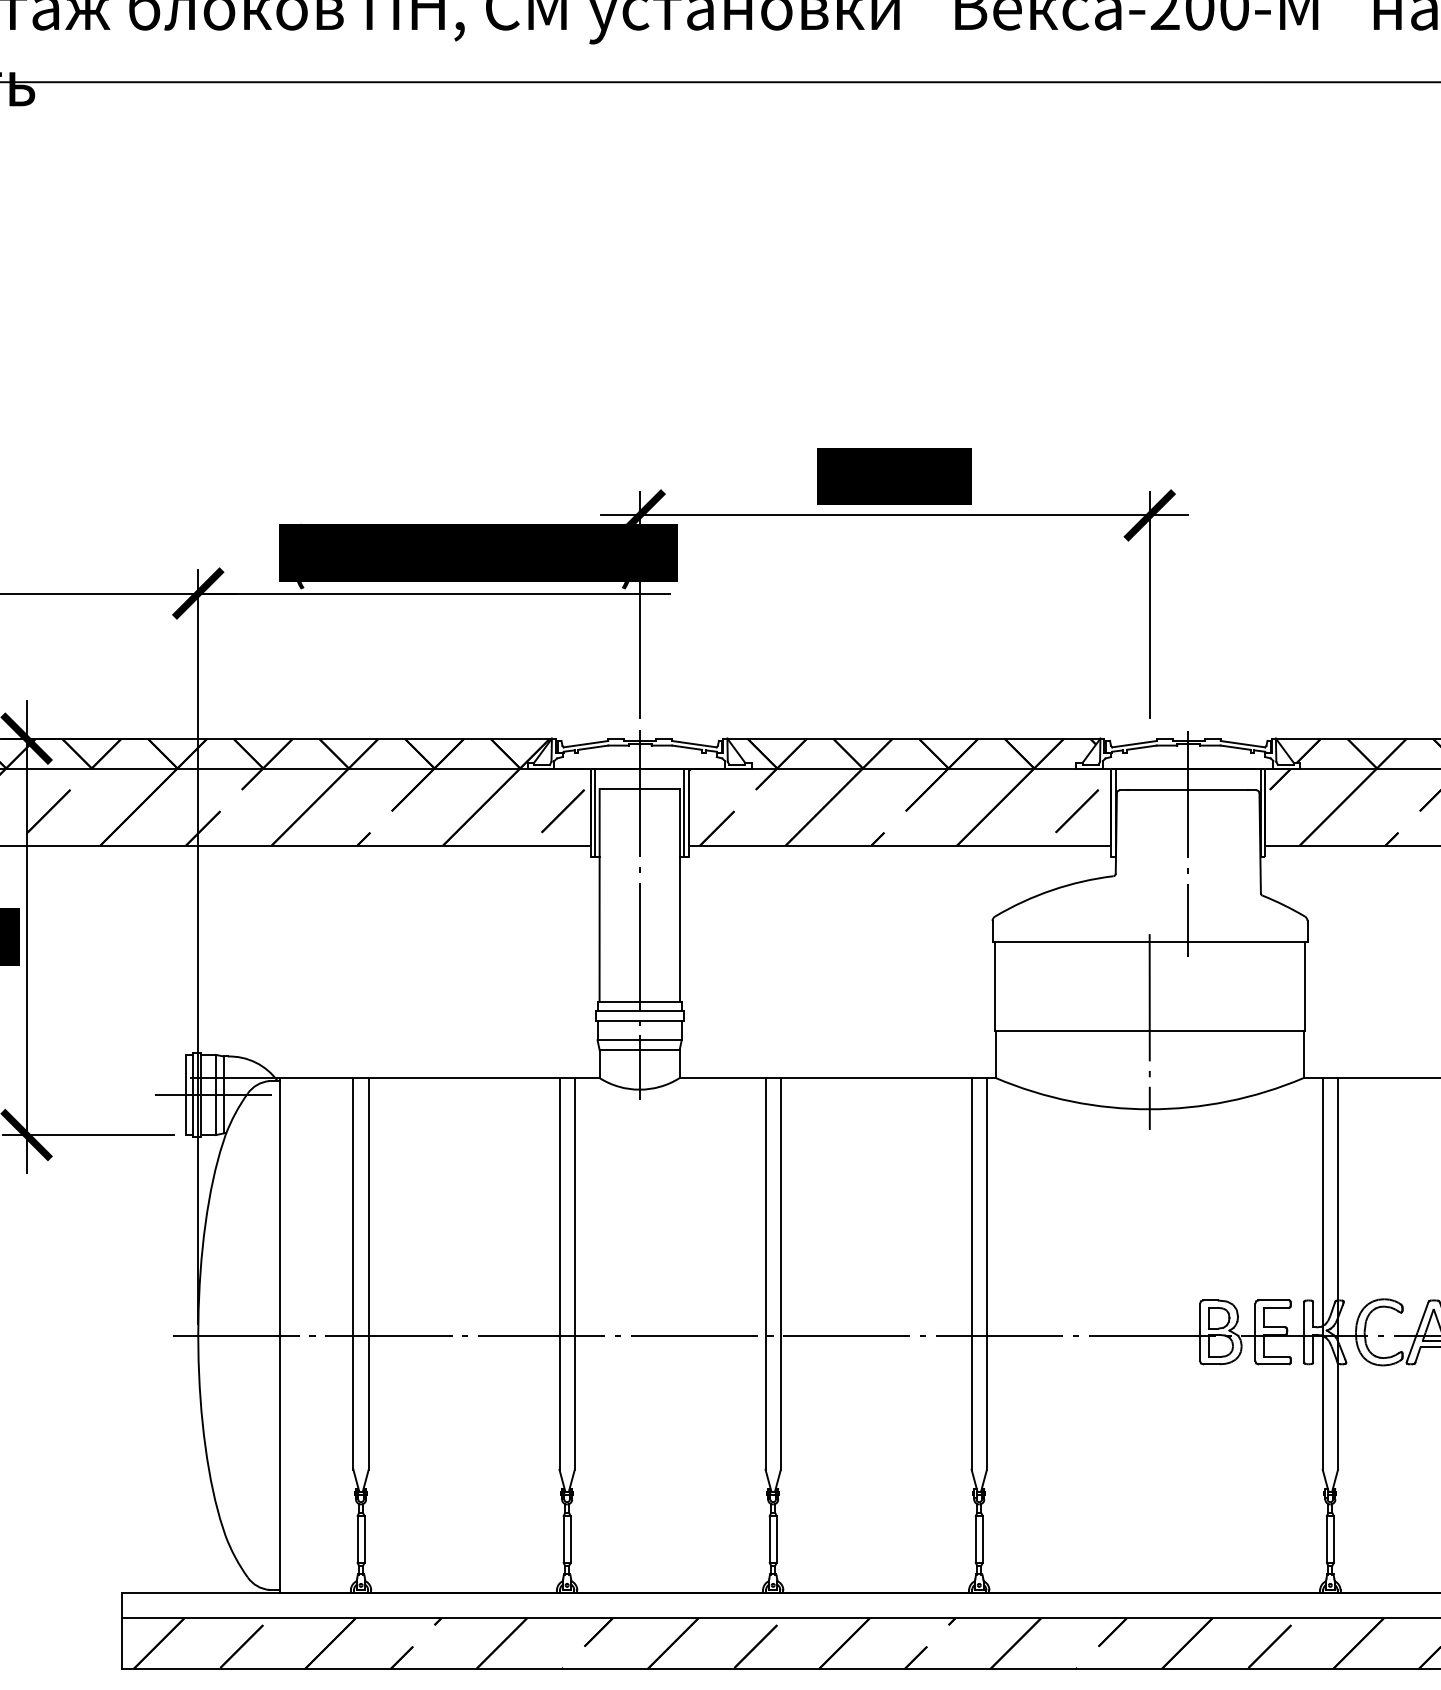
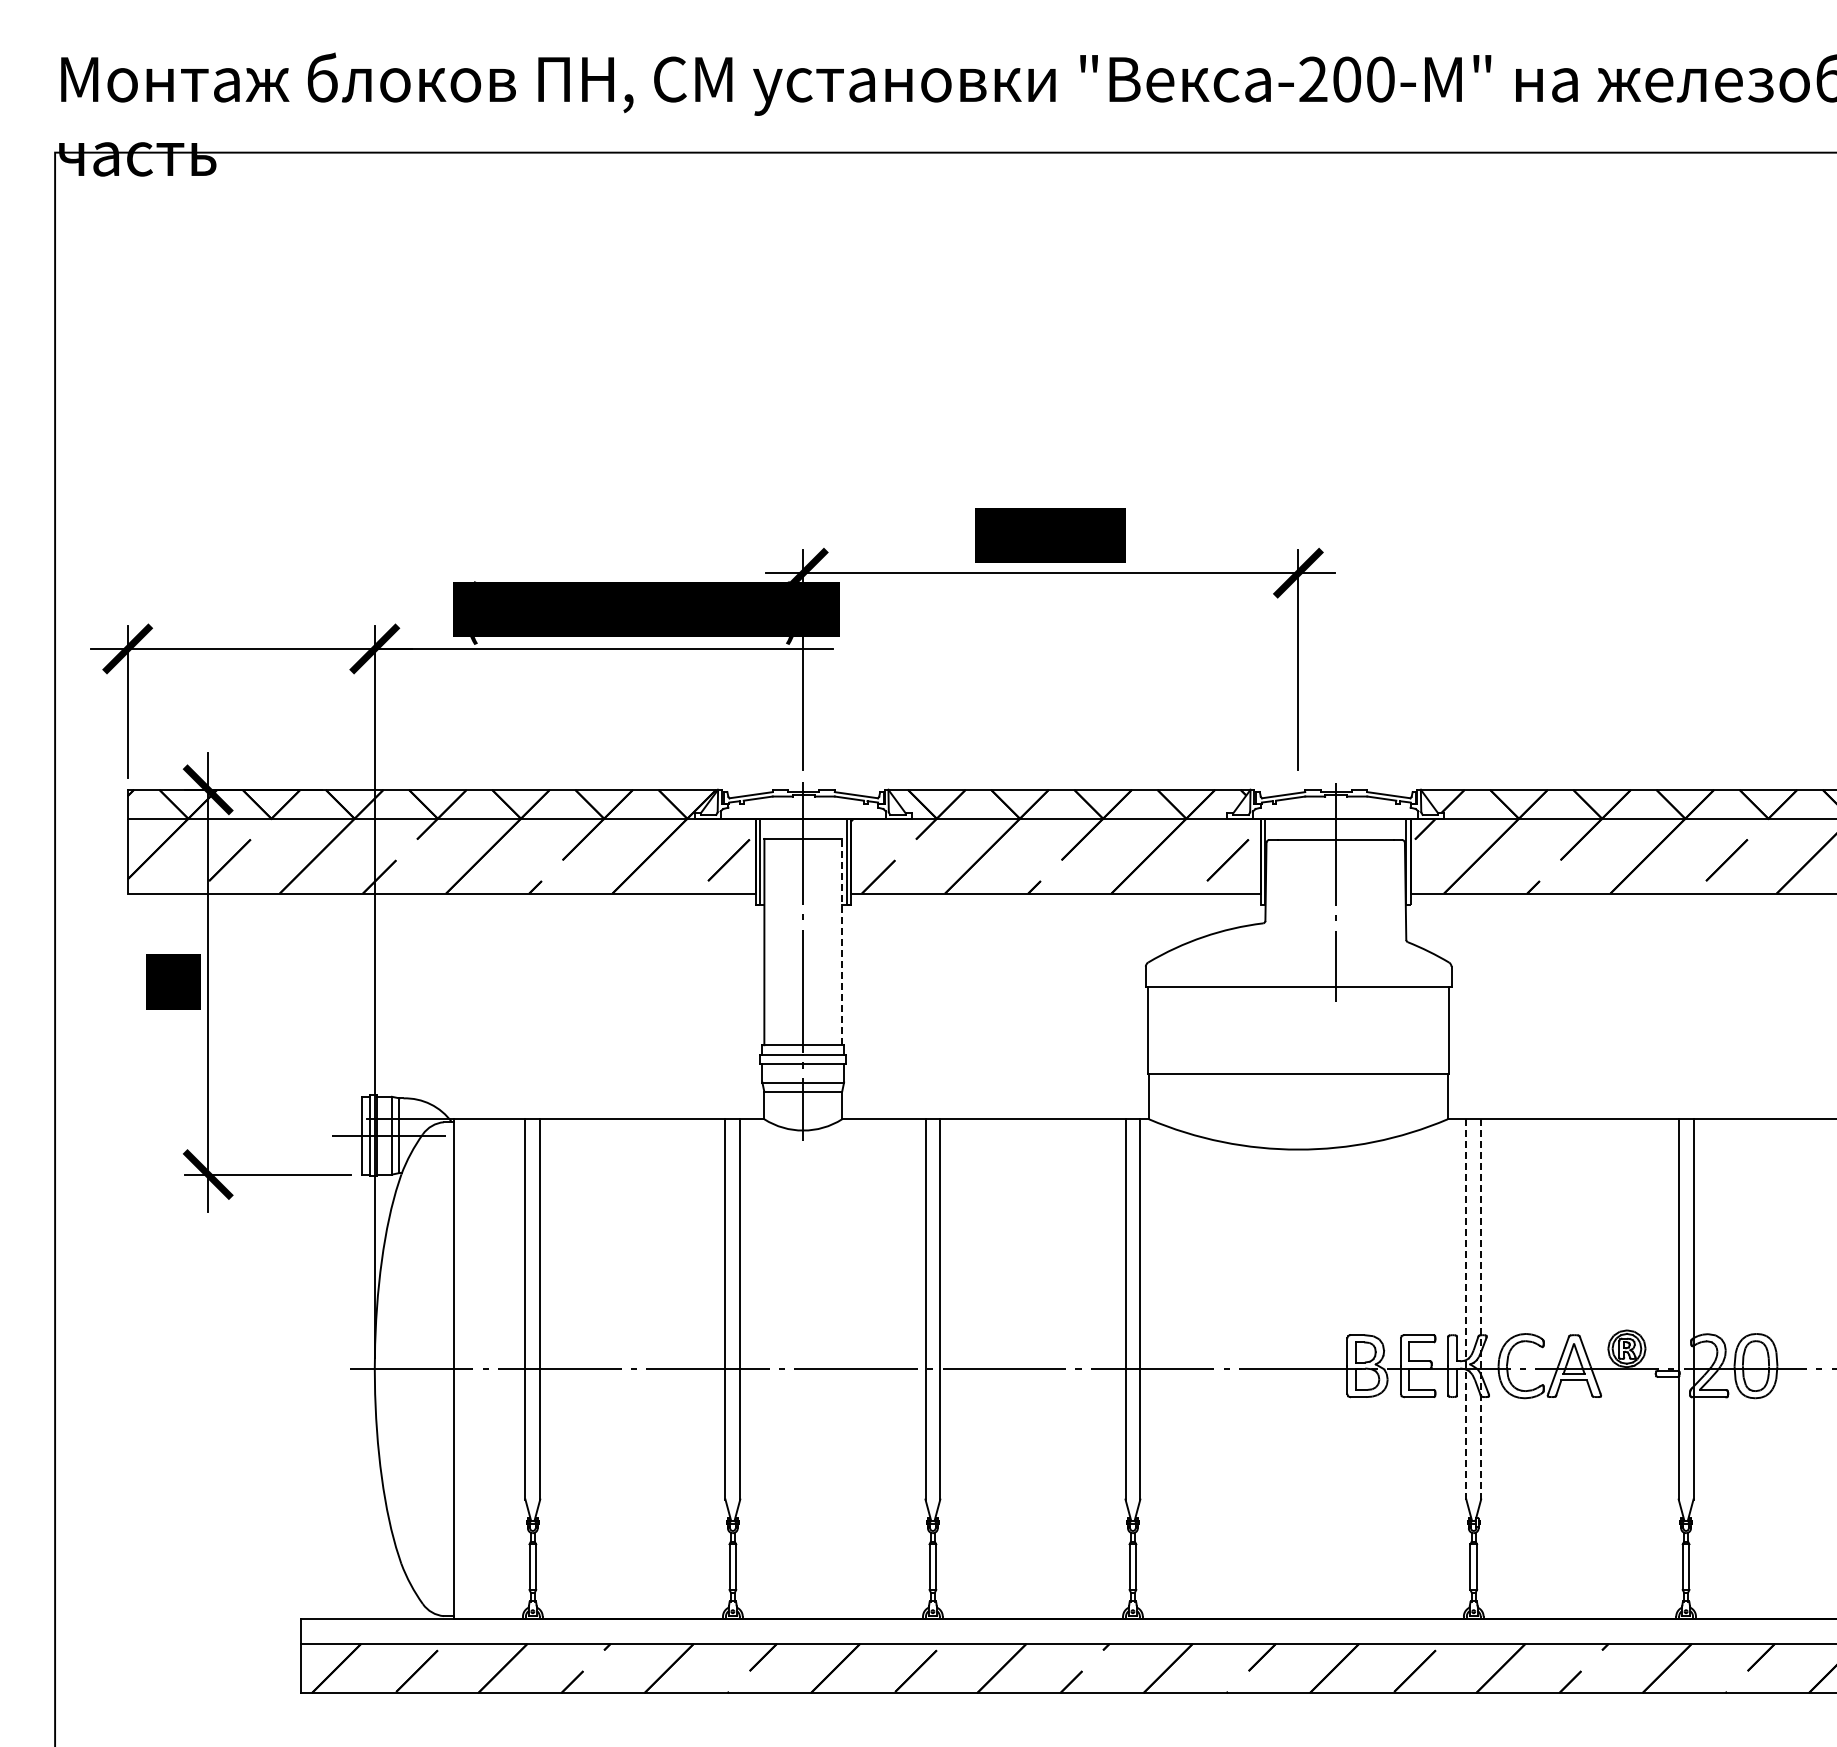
line: (680, 894) -> (842, 941), solid -> dashed
line: (1149, 1031) -> (1298, 1074), removed
line: (1322, 1272) -> (1466, 1308), solid -> dashed
line: (1338, 1274) -> (1481, 1309), solid -> dashed

